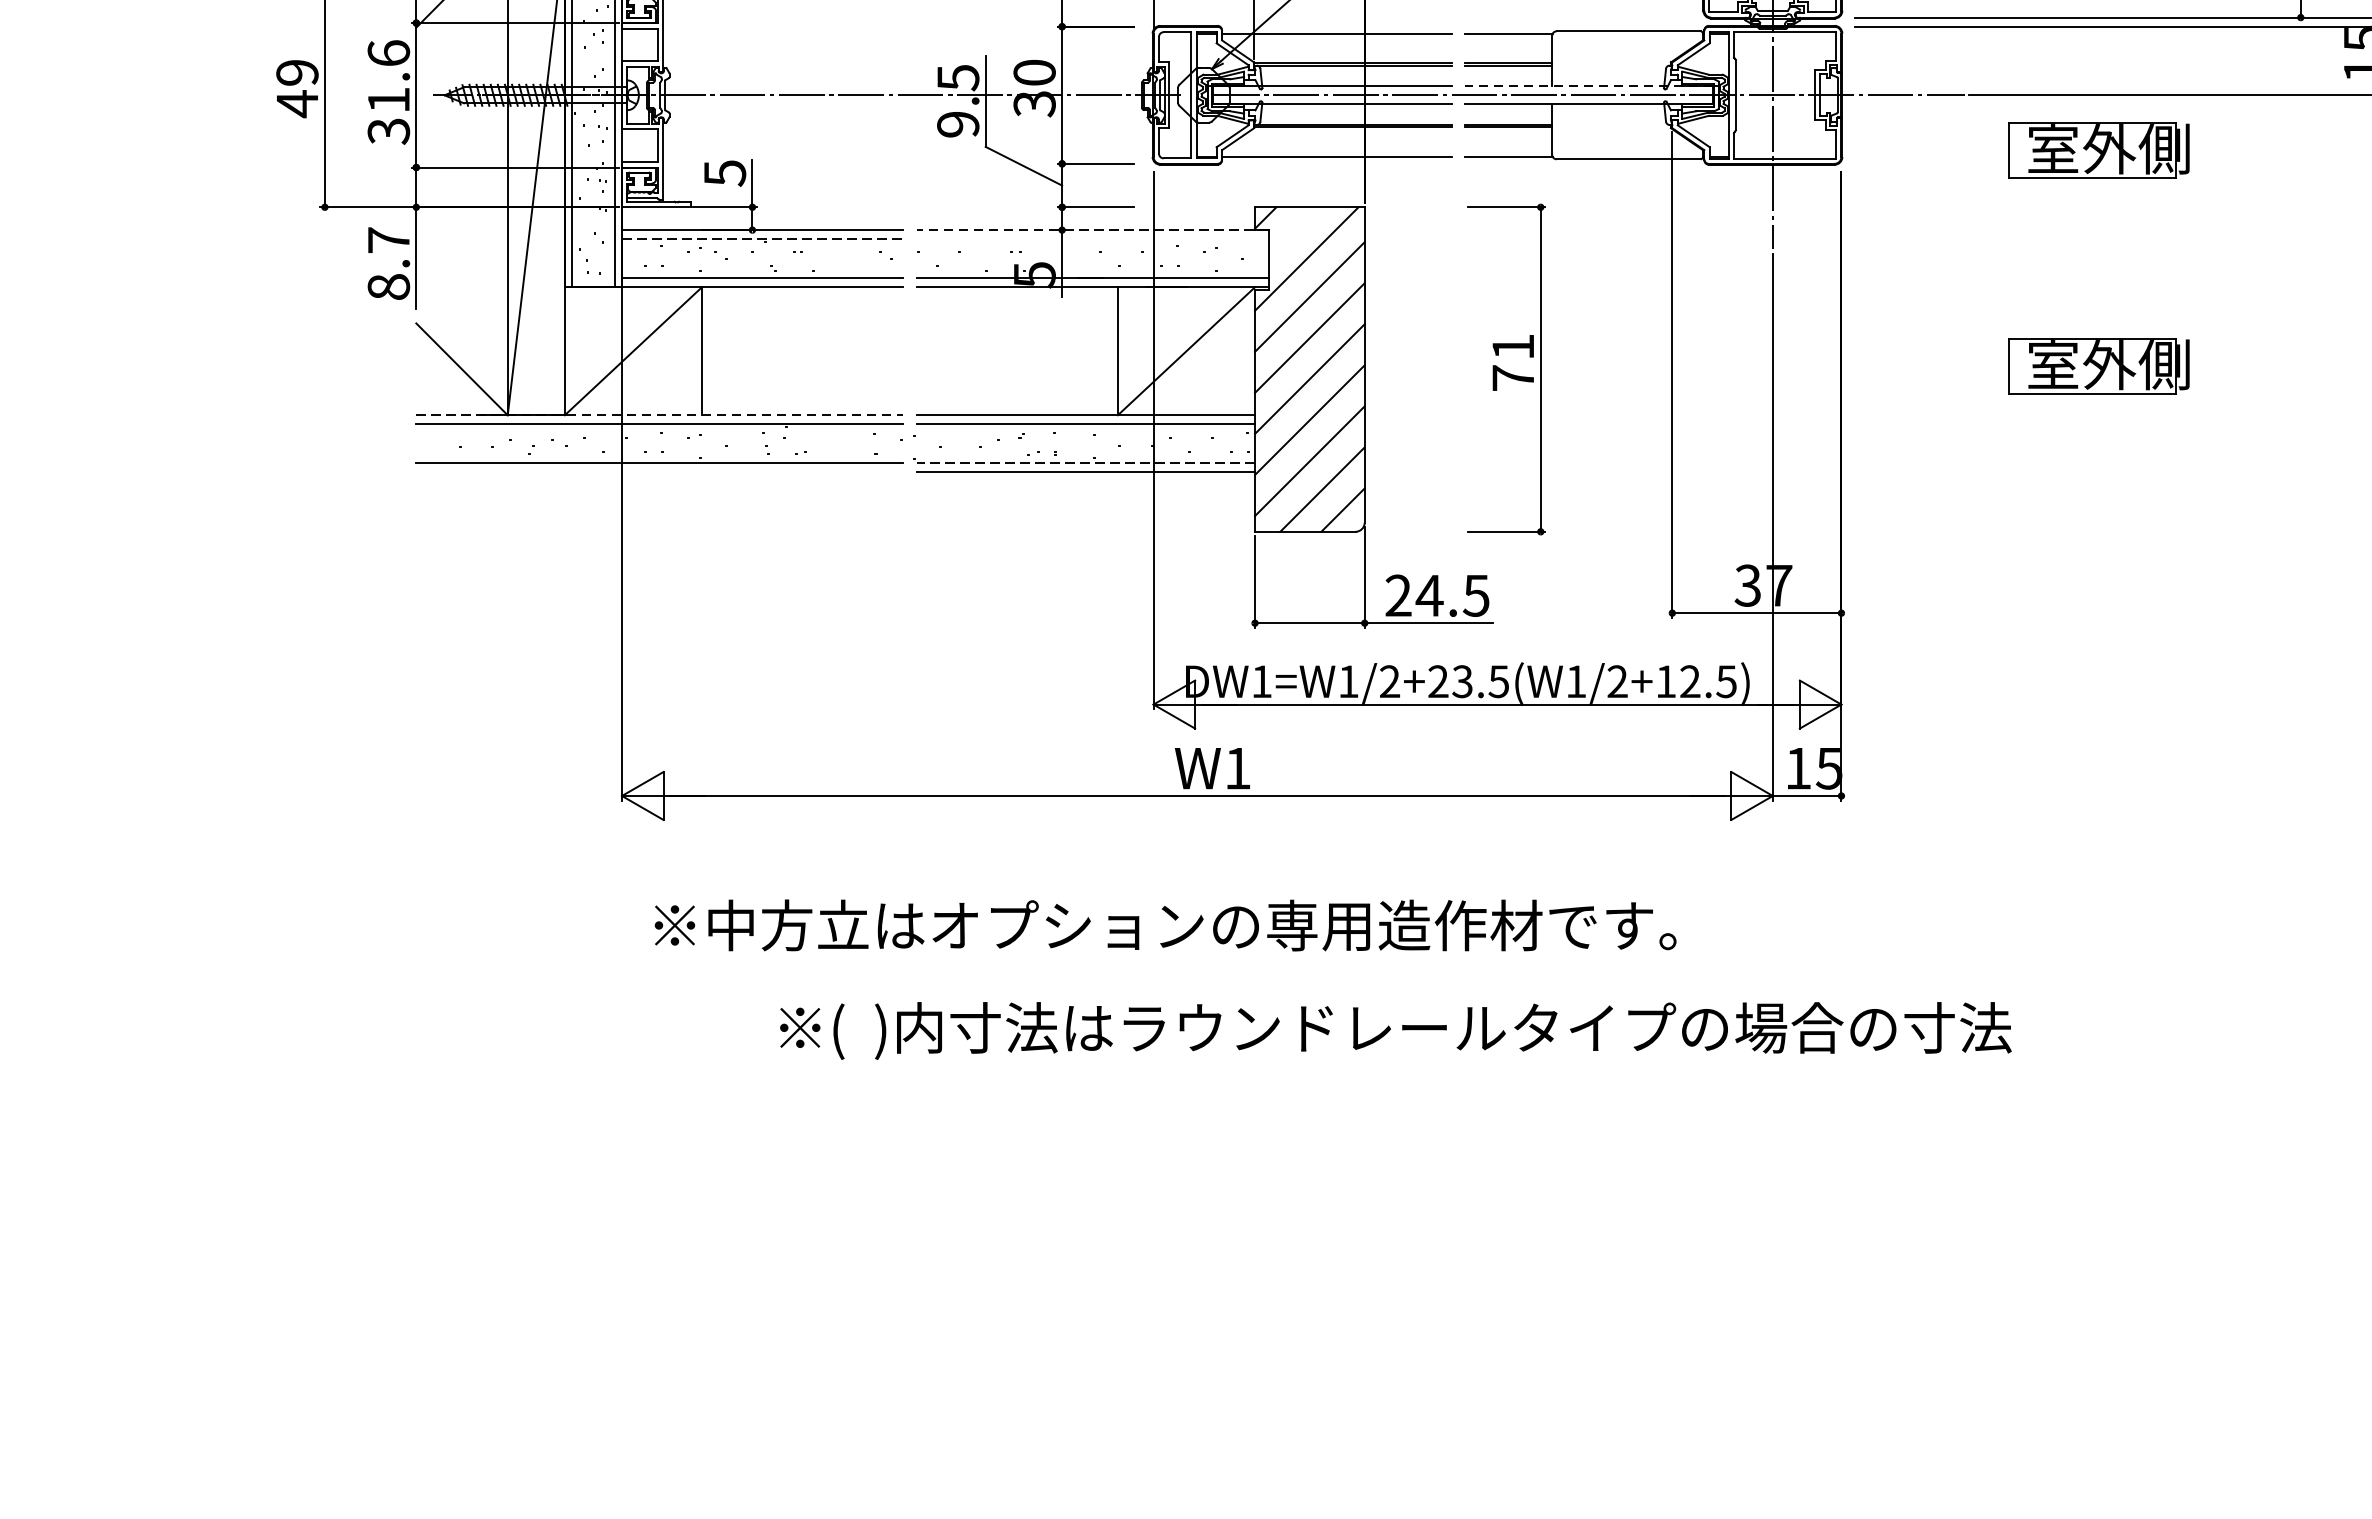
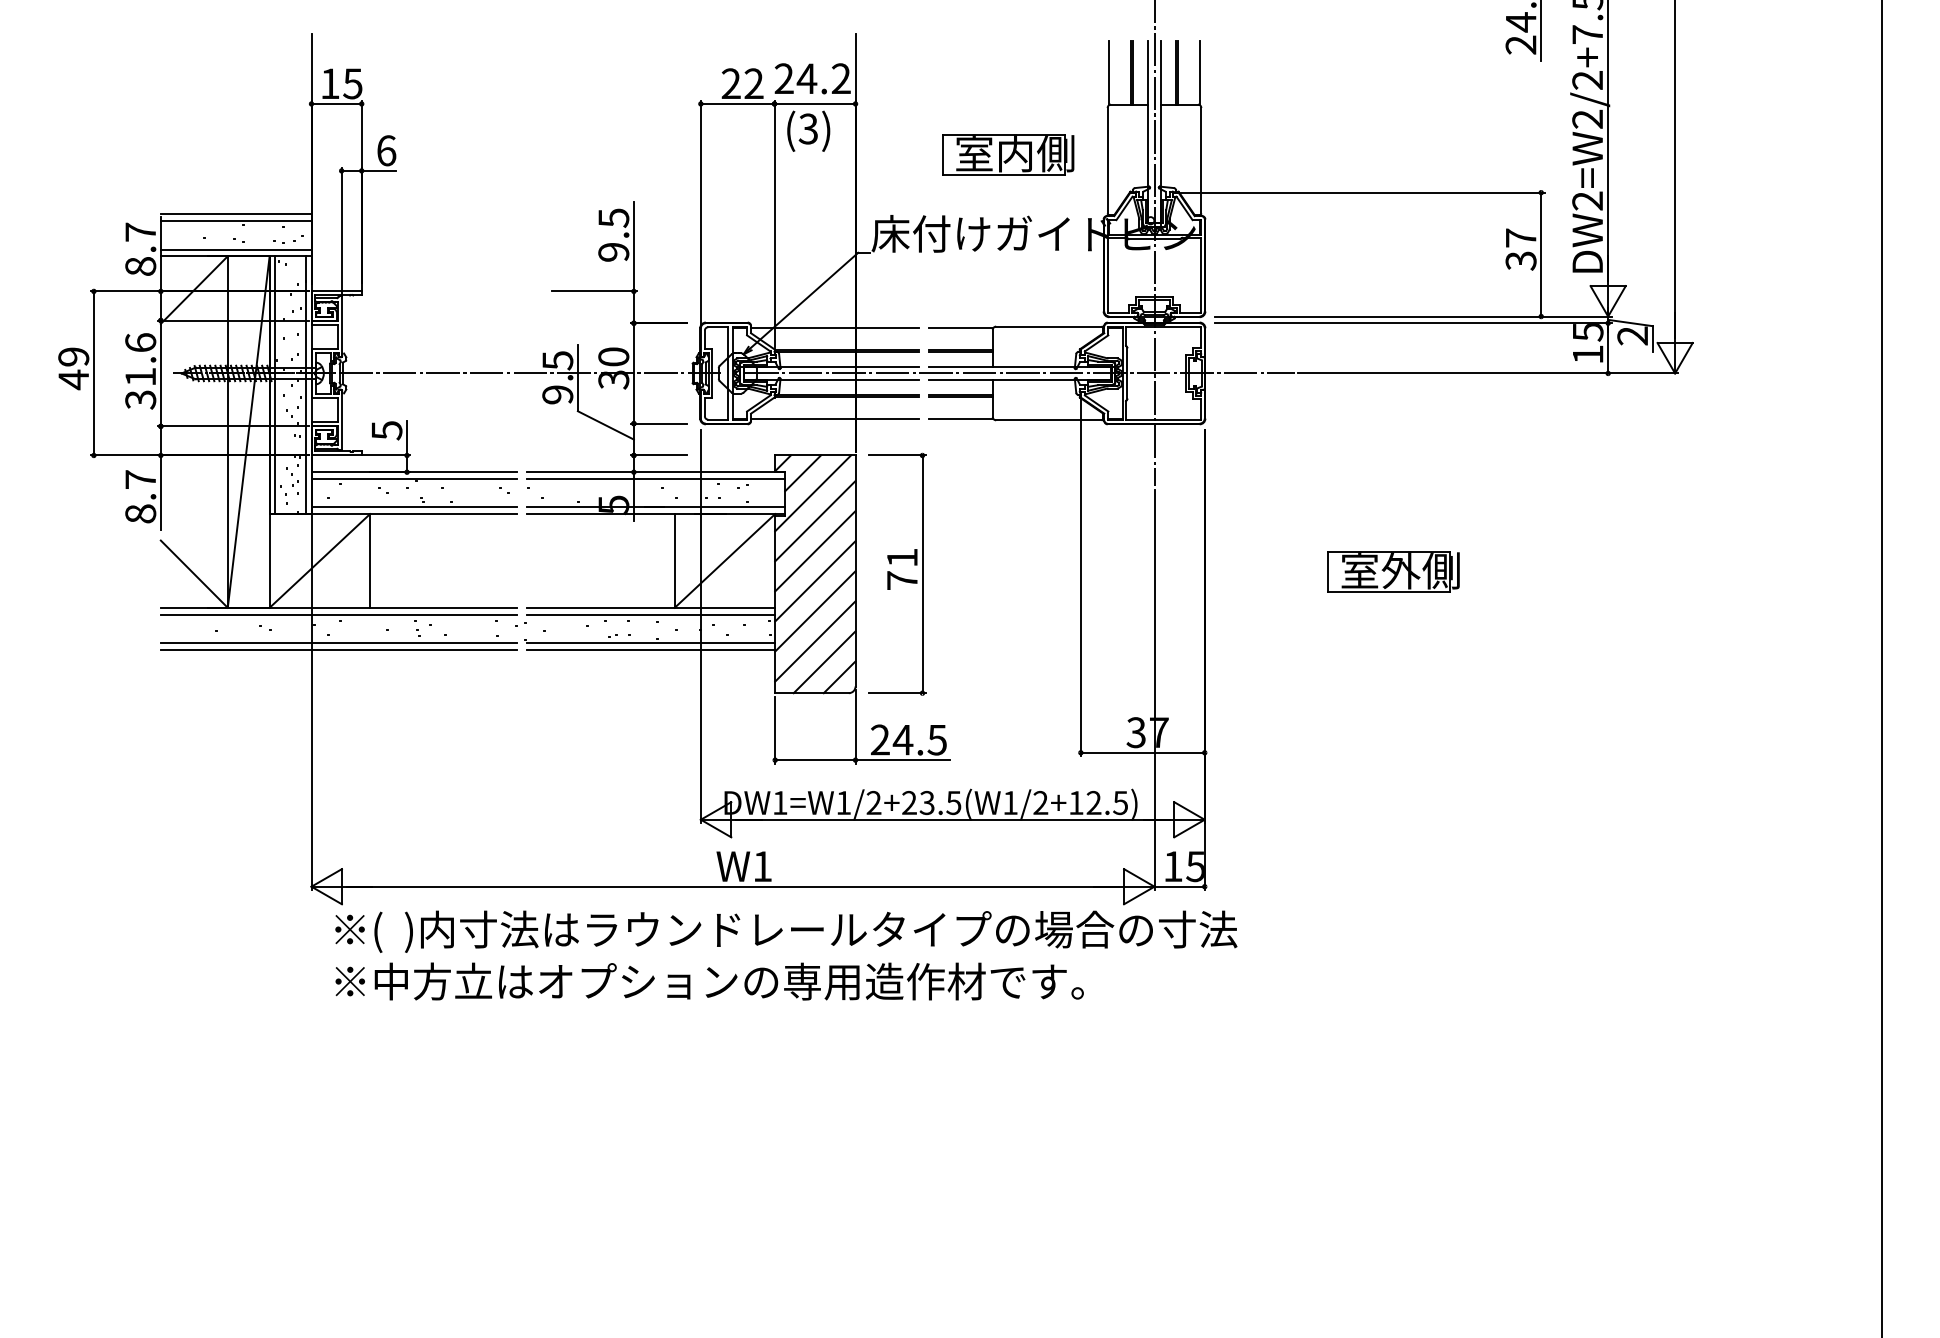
line: (1589, 85) -> (1020, 366), dashed -> solid
part: (2099, 149) -> (1393, 413), removed
line: (1092, 230) -> (656, 472), dashed -> solid
line: (1292, 231) -> (802, 473), added
line: (762, 238) -> (414, 478), dashed -> solid
line: (1092, 238) -> (656, 478), added
part: (1506, 368) -> (897, 573), moved
line: (660, 414) -> (339, 607), dashed -> solid
line: (1086, 462) -> (651, 642), dashed -> solid
line: (658, 472) -> (338, 649), added
text: (1396, 1030) -> (786, 931), moved

